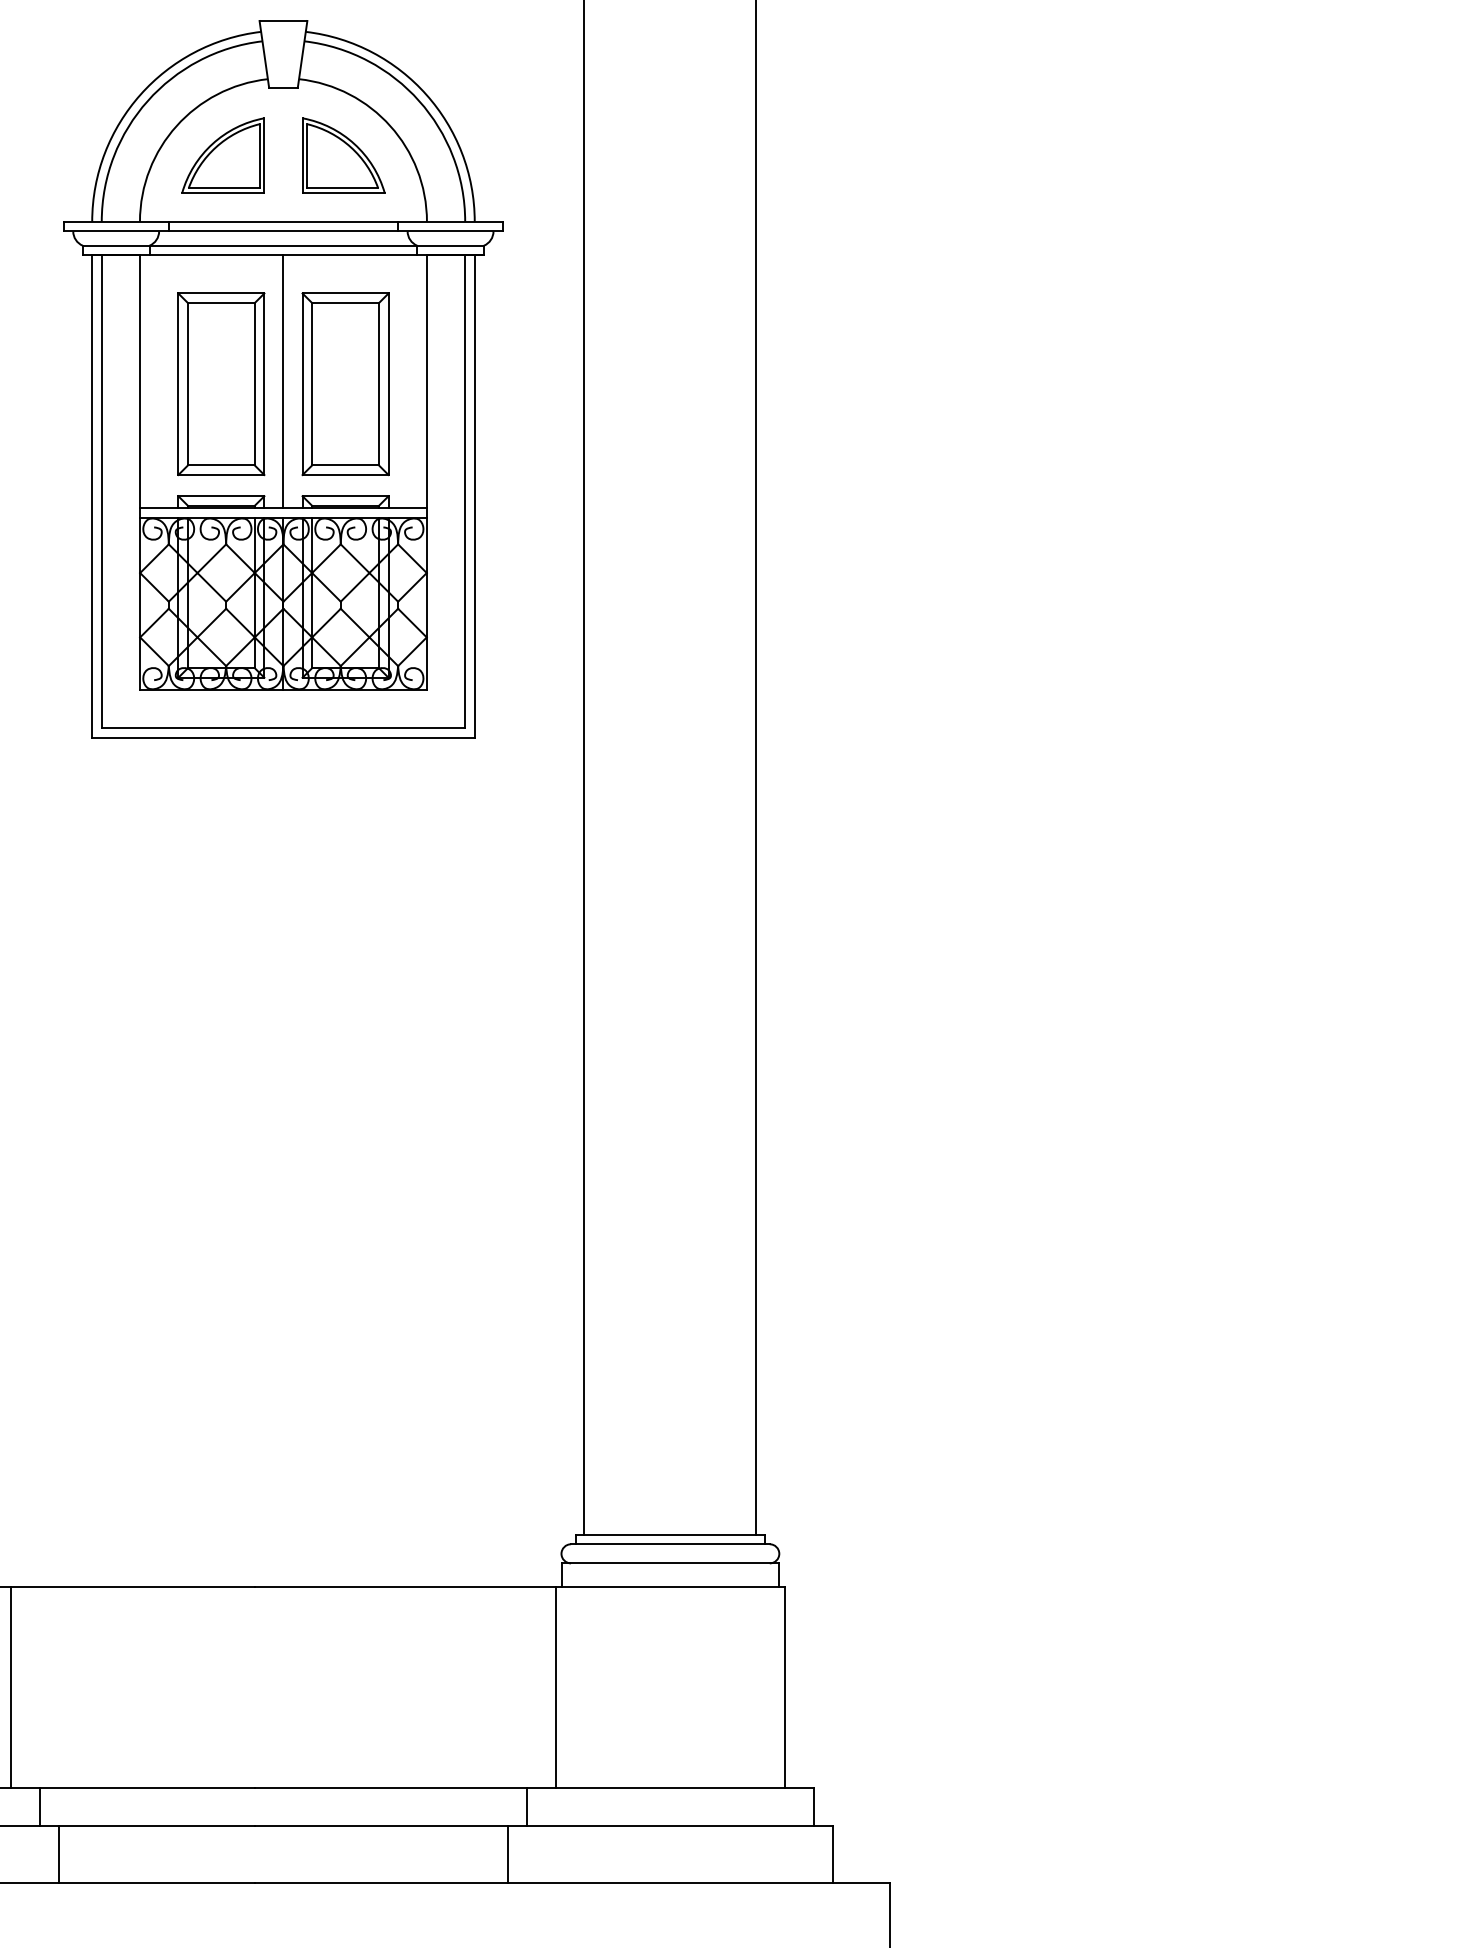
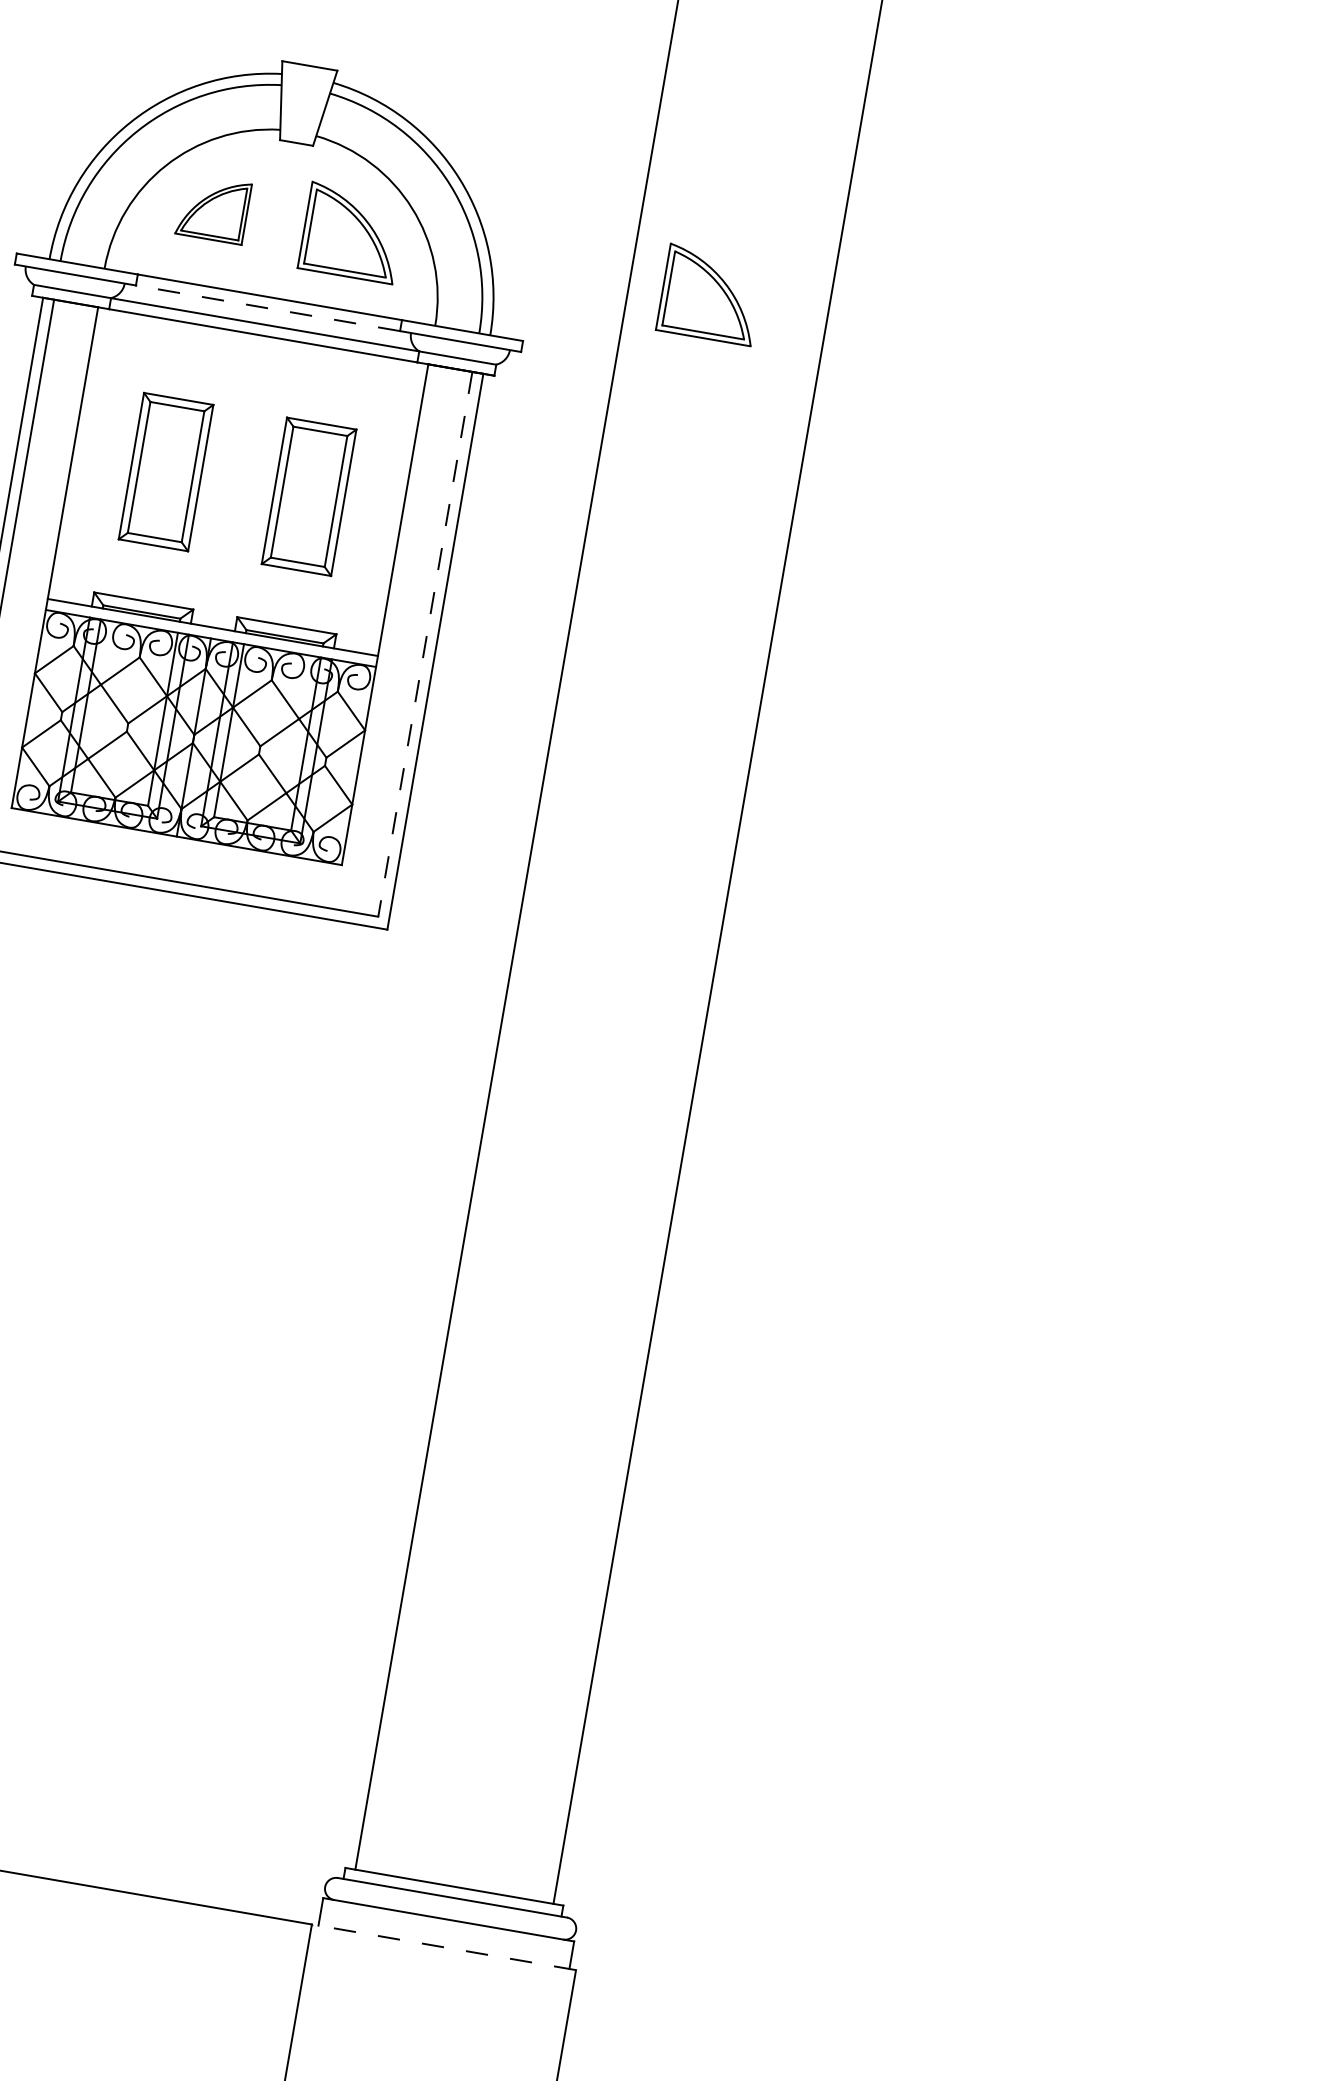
part: (222, 155) -> (212, 208), size x0.7
part: (654, 155) -> (710, 294), added
line: (283, 231) -> (268, 308), solid -> dashed
line: (283, 381) -> (238, 481), removed
part: (221, 384) -> (166, 472), size x0.7
part: (345, 384) -> (309, 497), size x0.7
line: (465, 492) -> (425, 645), solid -> dashed
line: (670, 1587) -> (444, 1947), solid -> dashed

